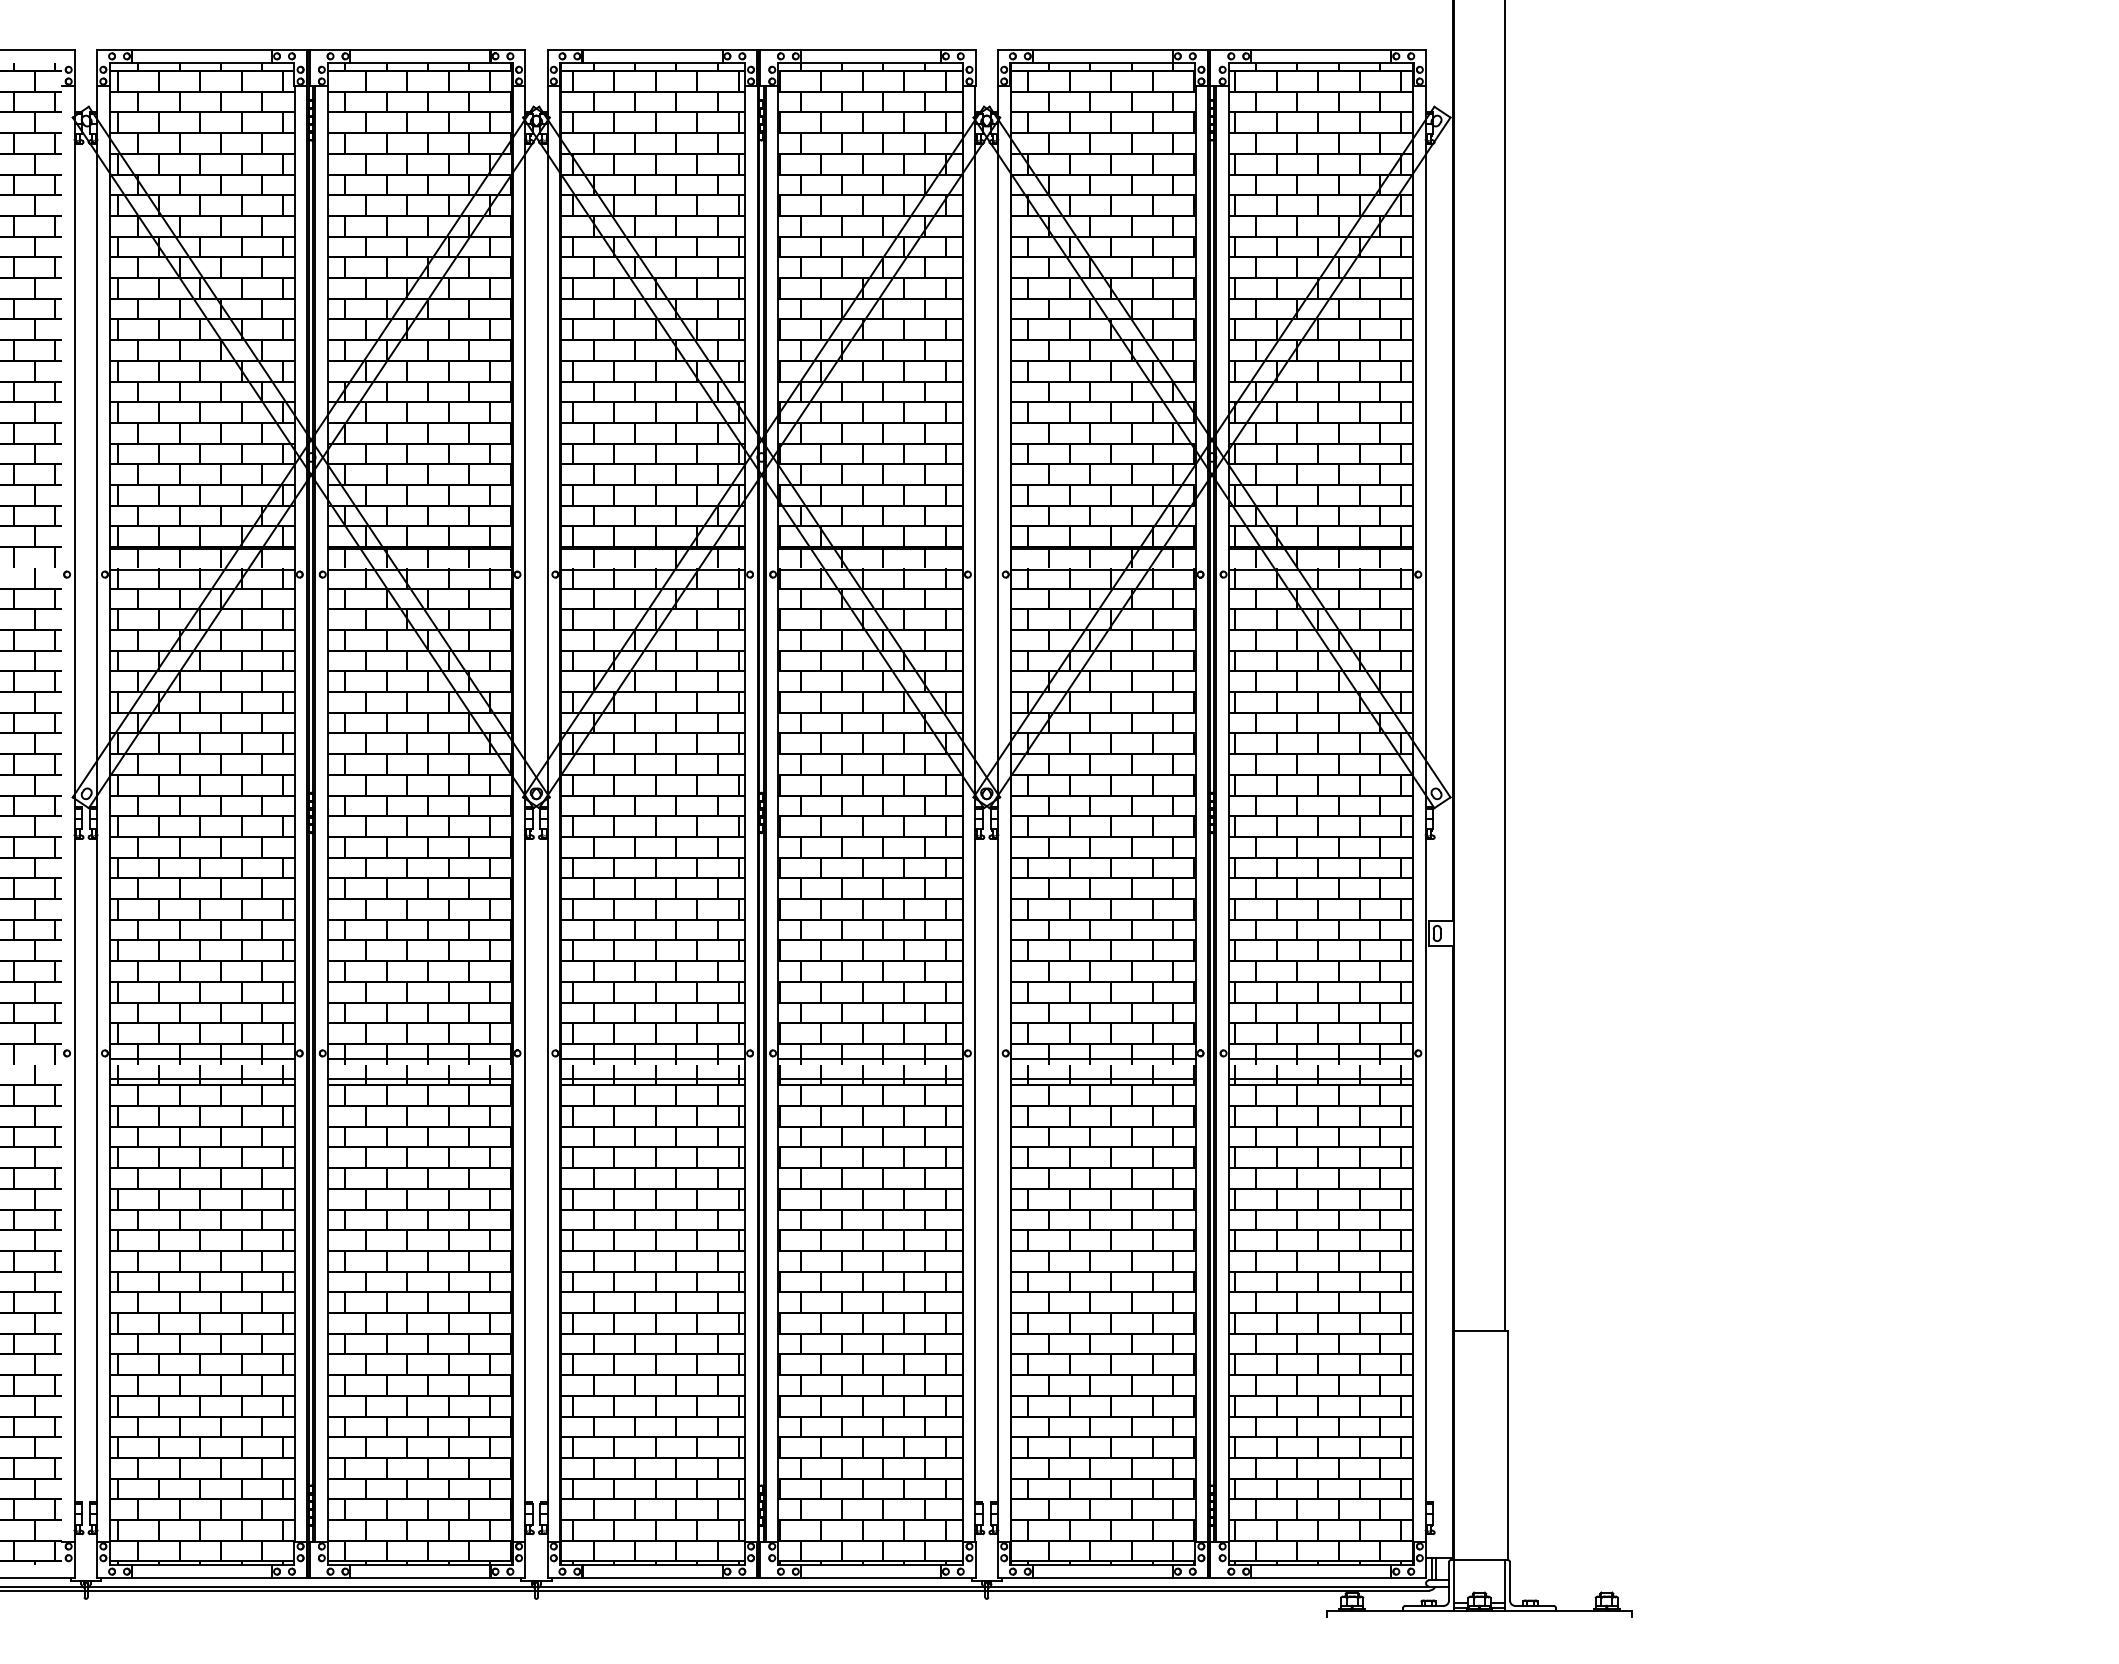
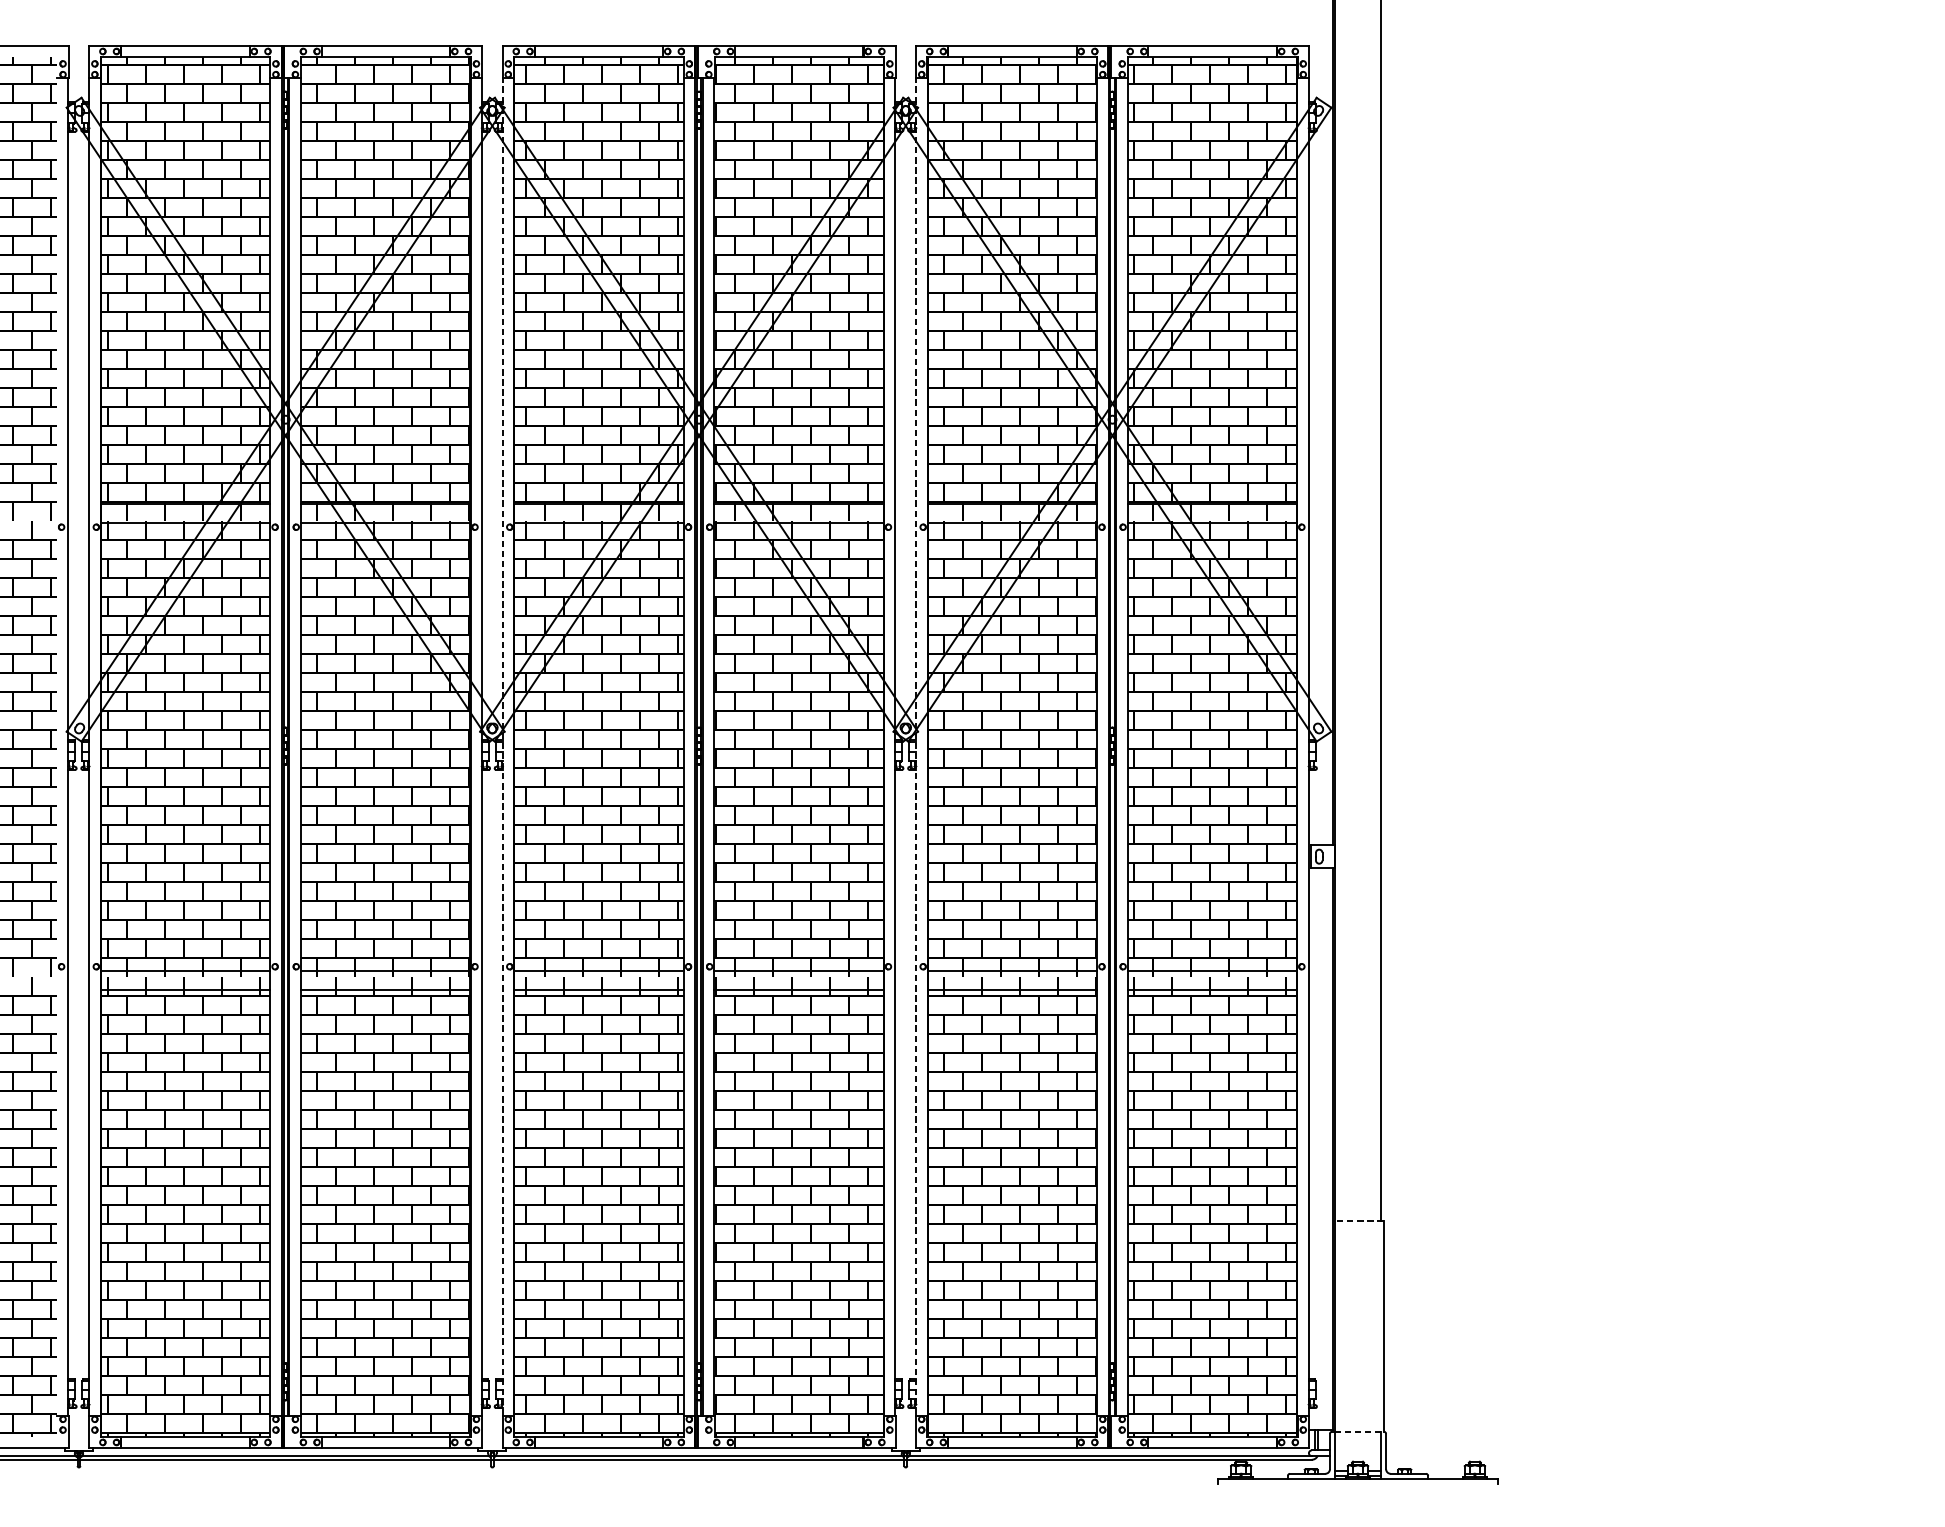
line: (547, 813) -> (502, 746), solid -> dashed
line: (998, 813) -> (916, 746), solid -> dashed
line: (1480, 1330) -> (1358, 1221), solid -> dashed
line: (1480, 1560) -> (1358, 1432), solid -> dashed

